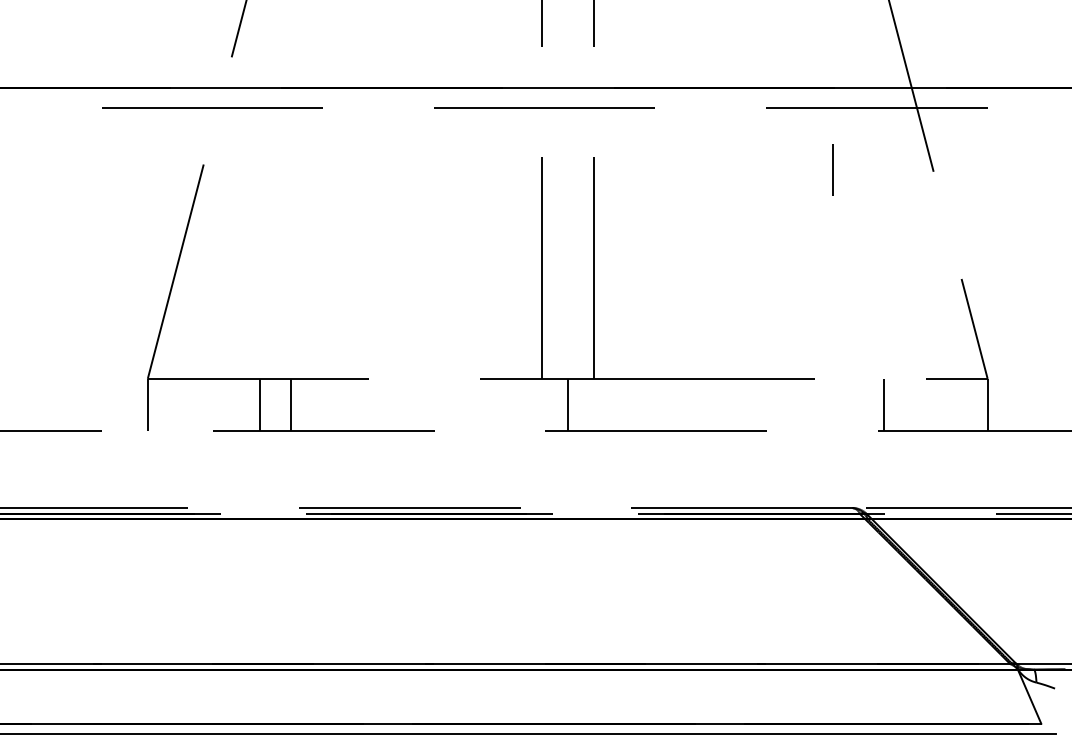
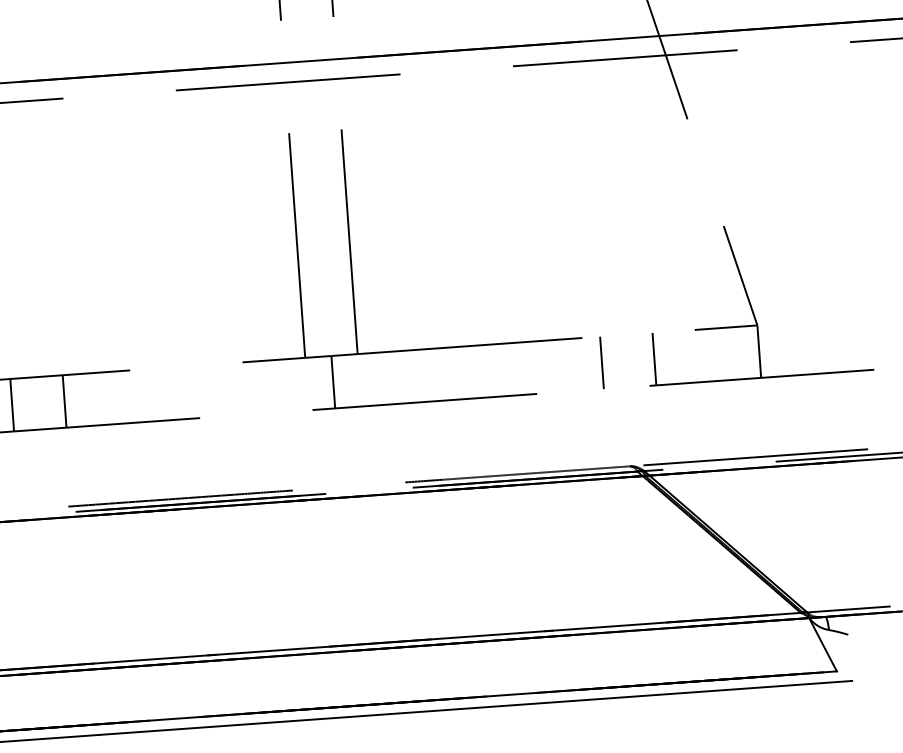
line: (832, 169) -> (601, 362), moved
line: (259, 404) -> (64, 401), moved
line: (291, 404) -> (12, 404), moved

